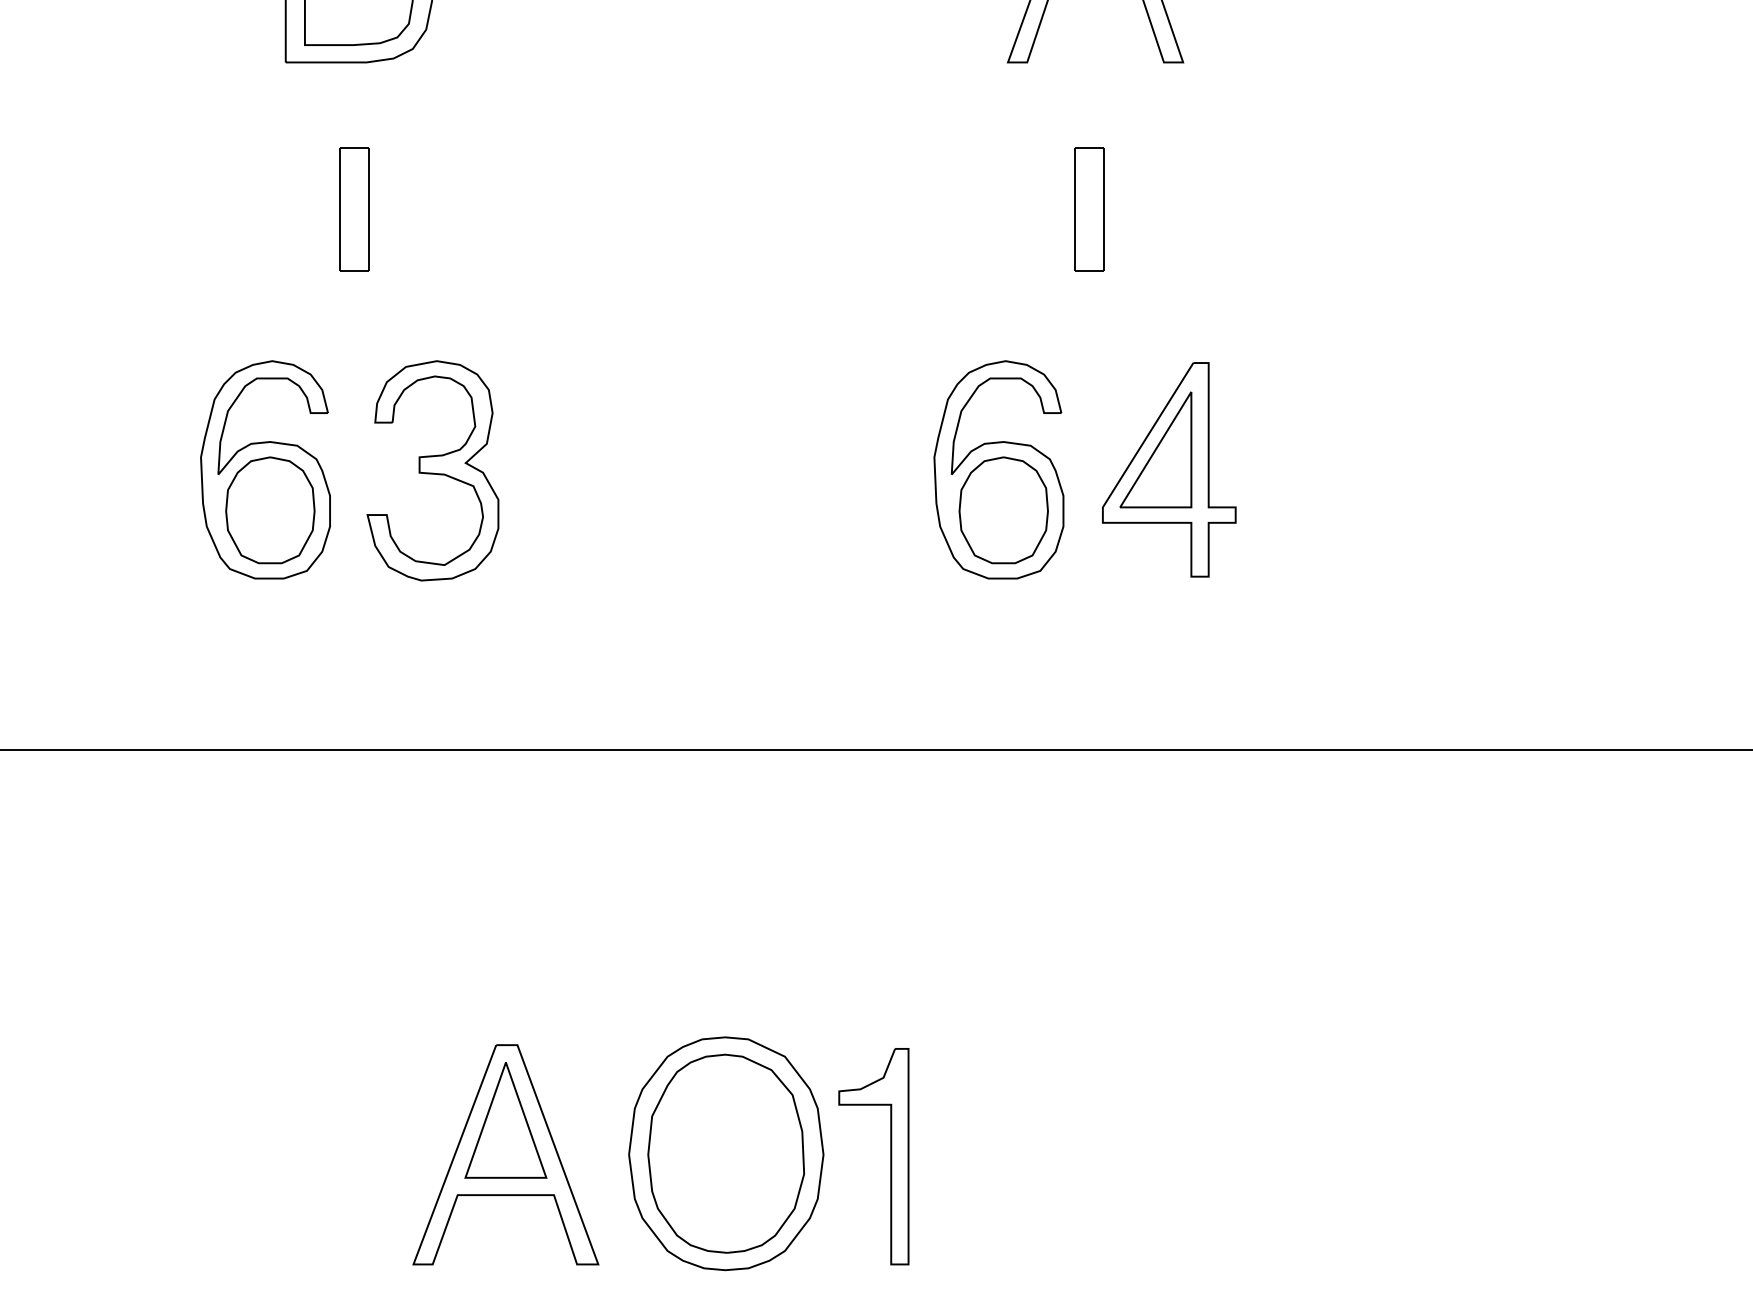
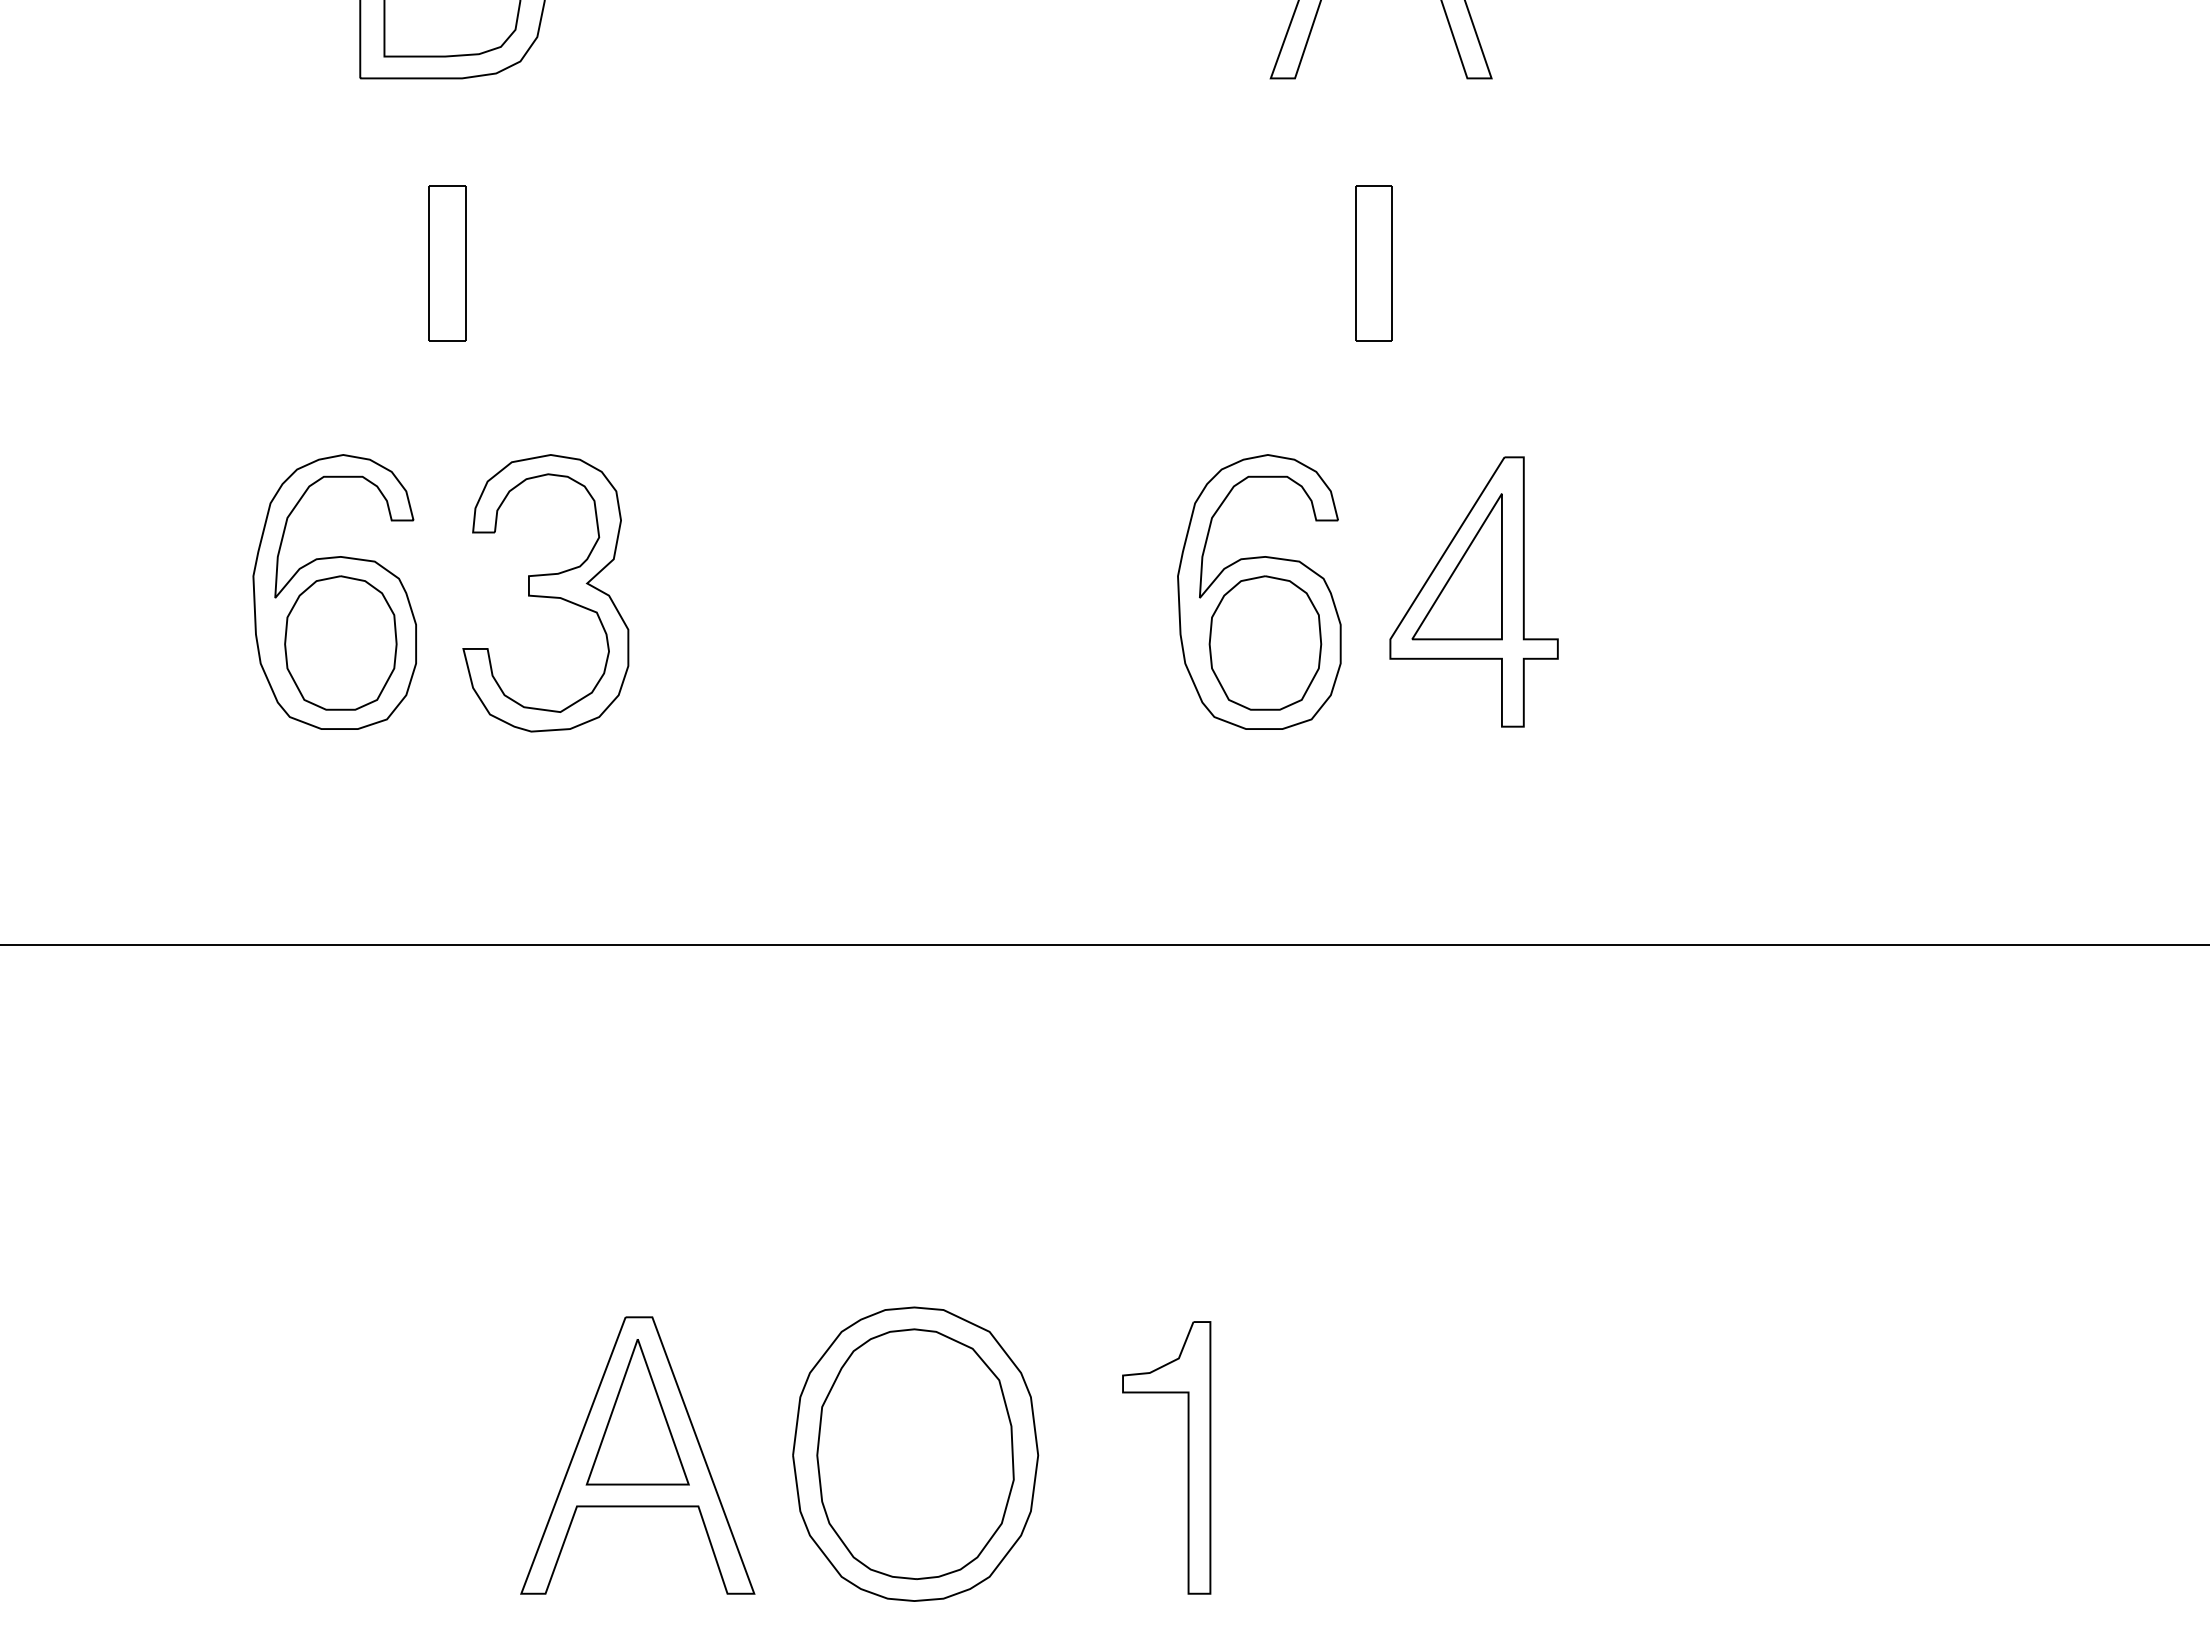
part: (890, 1156) -> (1187, 1457), moved

